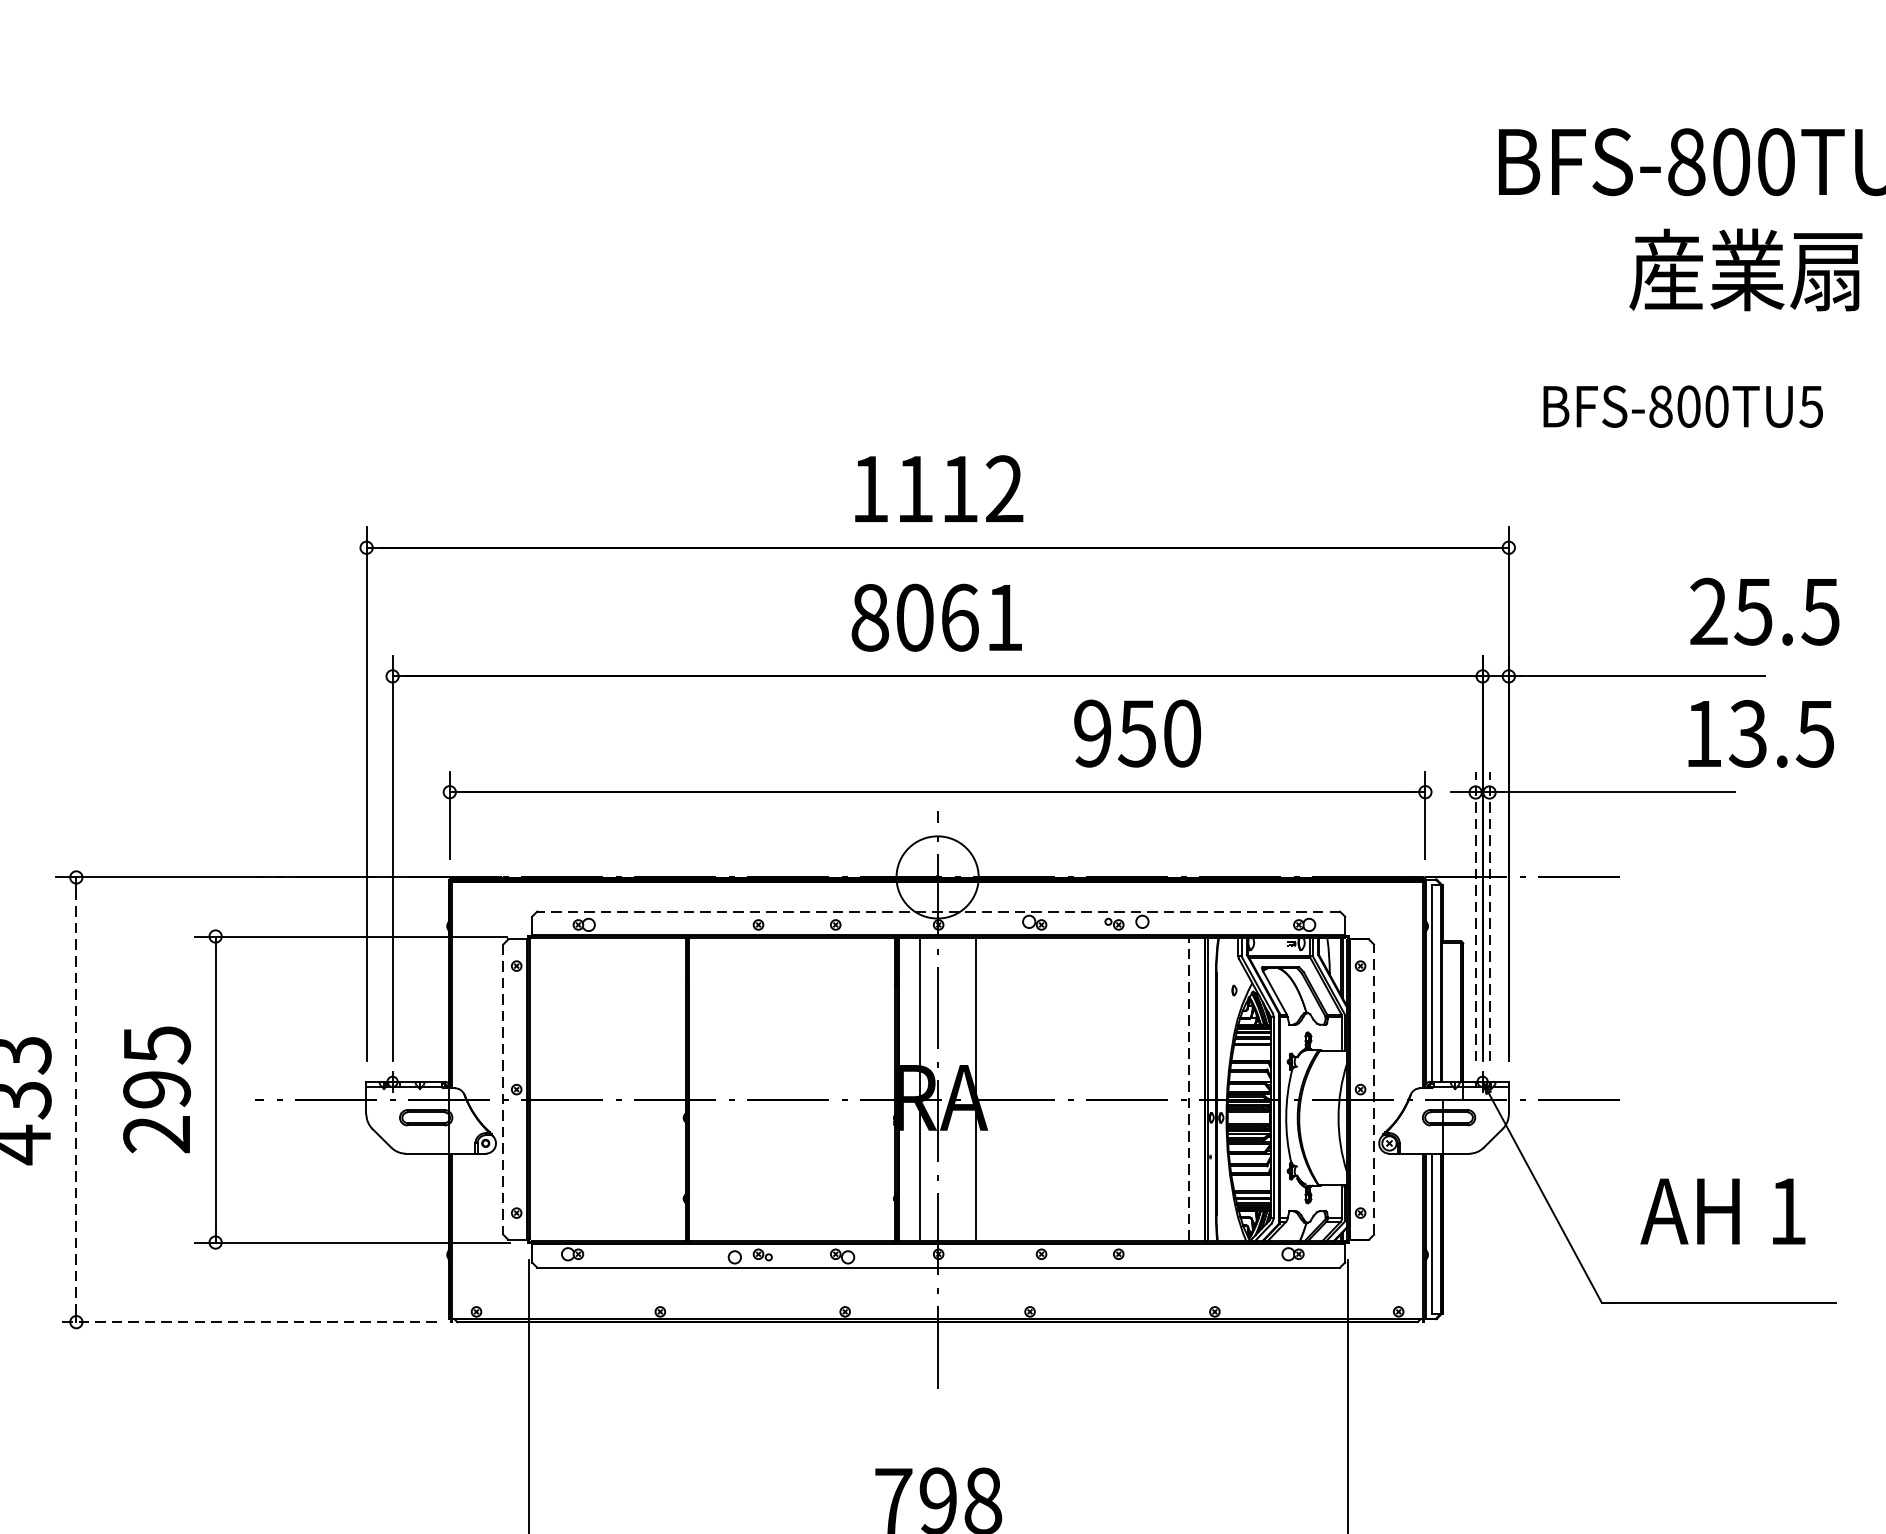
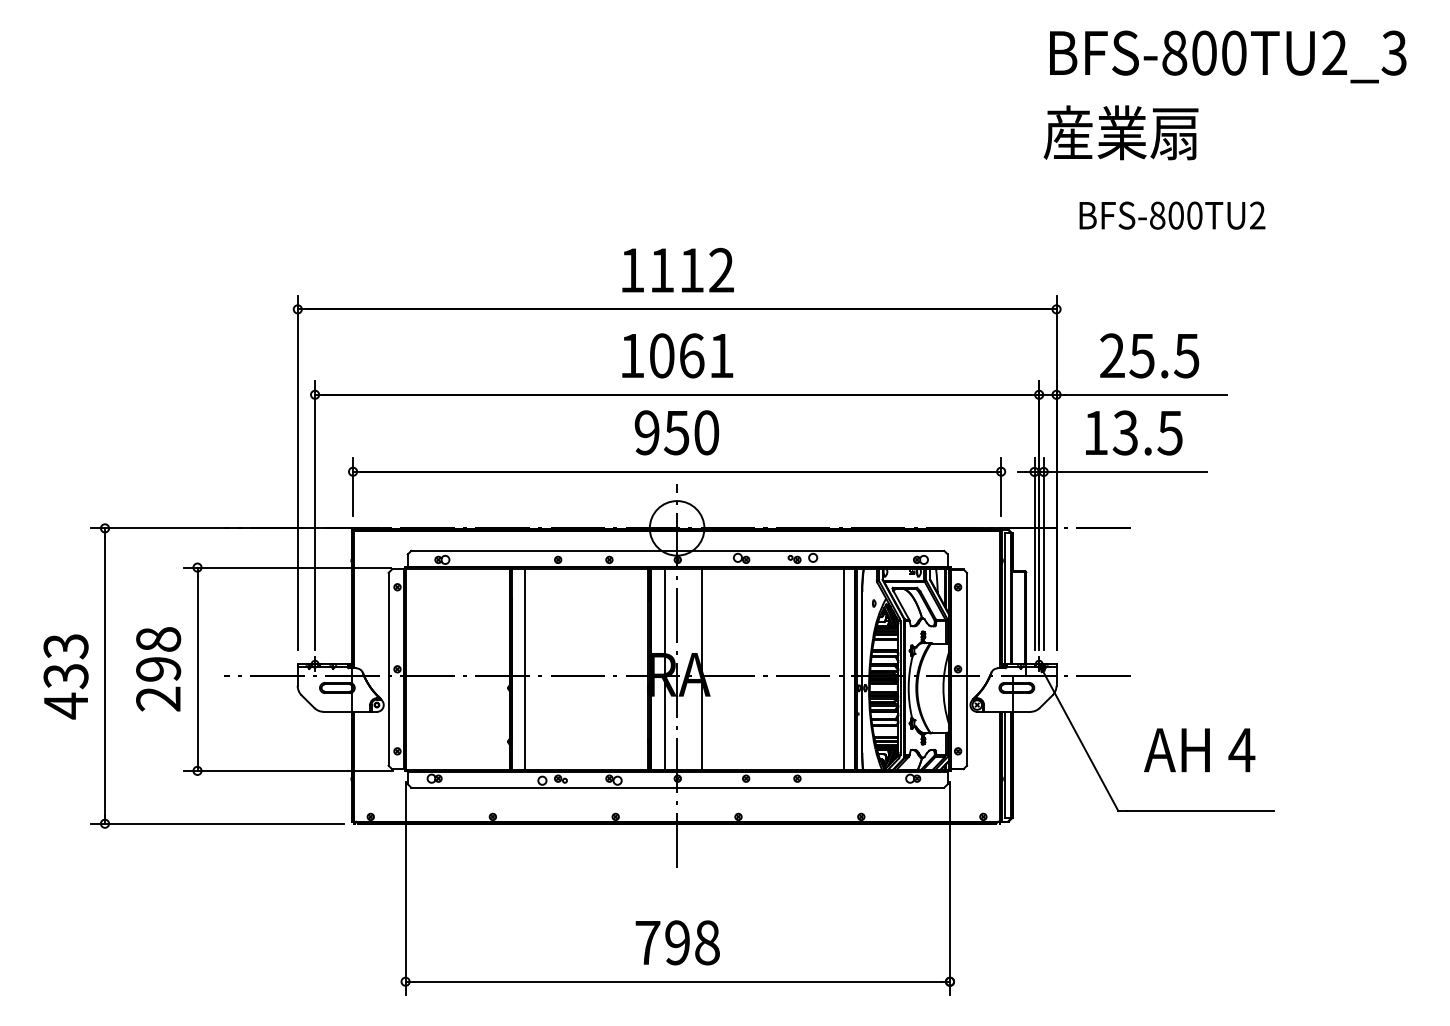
text: (1745, 269) -> (1120, 132), moved
text: (1811, 406) -> (1257, 215), BFS-800TU5 -> BFS-800TU2
text: (1764, 611) -> (1149, 355), moved
text: (870, 617) -> (632, 355), 8061 -> 1061
text: (1136, 733) -> (676, 432), moved
text: (1761, 733) -> (1134, 432), moved
line: (938, 912) -> (677, 551), dashed -> solid
line: (1475, 915) -> (1034, 553), dashed -> solid
line: (1489, 915) -> (1043, 553), dashed -> solid
text: (156, 1044) -> (158, 639), 295 -> 298
line: (709, 1088) -> (525, 668), added
line: (1189, 1088) -> (844, 668), dashed -> solid
line: (1374, 1088) -> (967, 668), dashed -> solid
line: (503, 1089) -> (388, 669), dashed -> solid
line: (77, 1100) -> (105, 676), dashed -> solid
text: (1787, 1211) -> (1241, 750), 1 -> 4
line: (245, 1321) -> (217, 823), dashed -> solid

